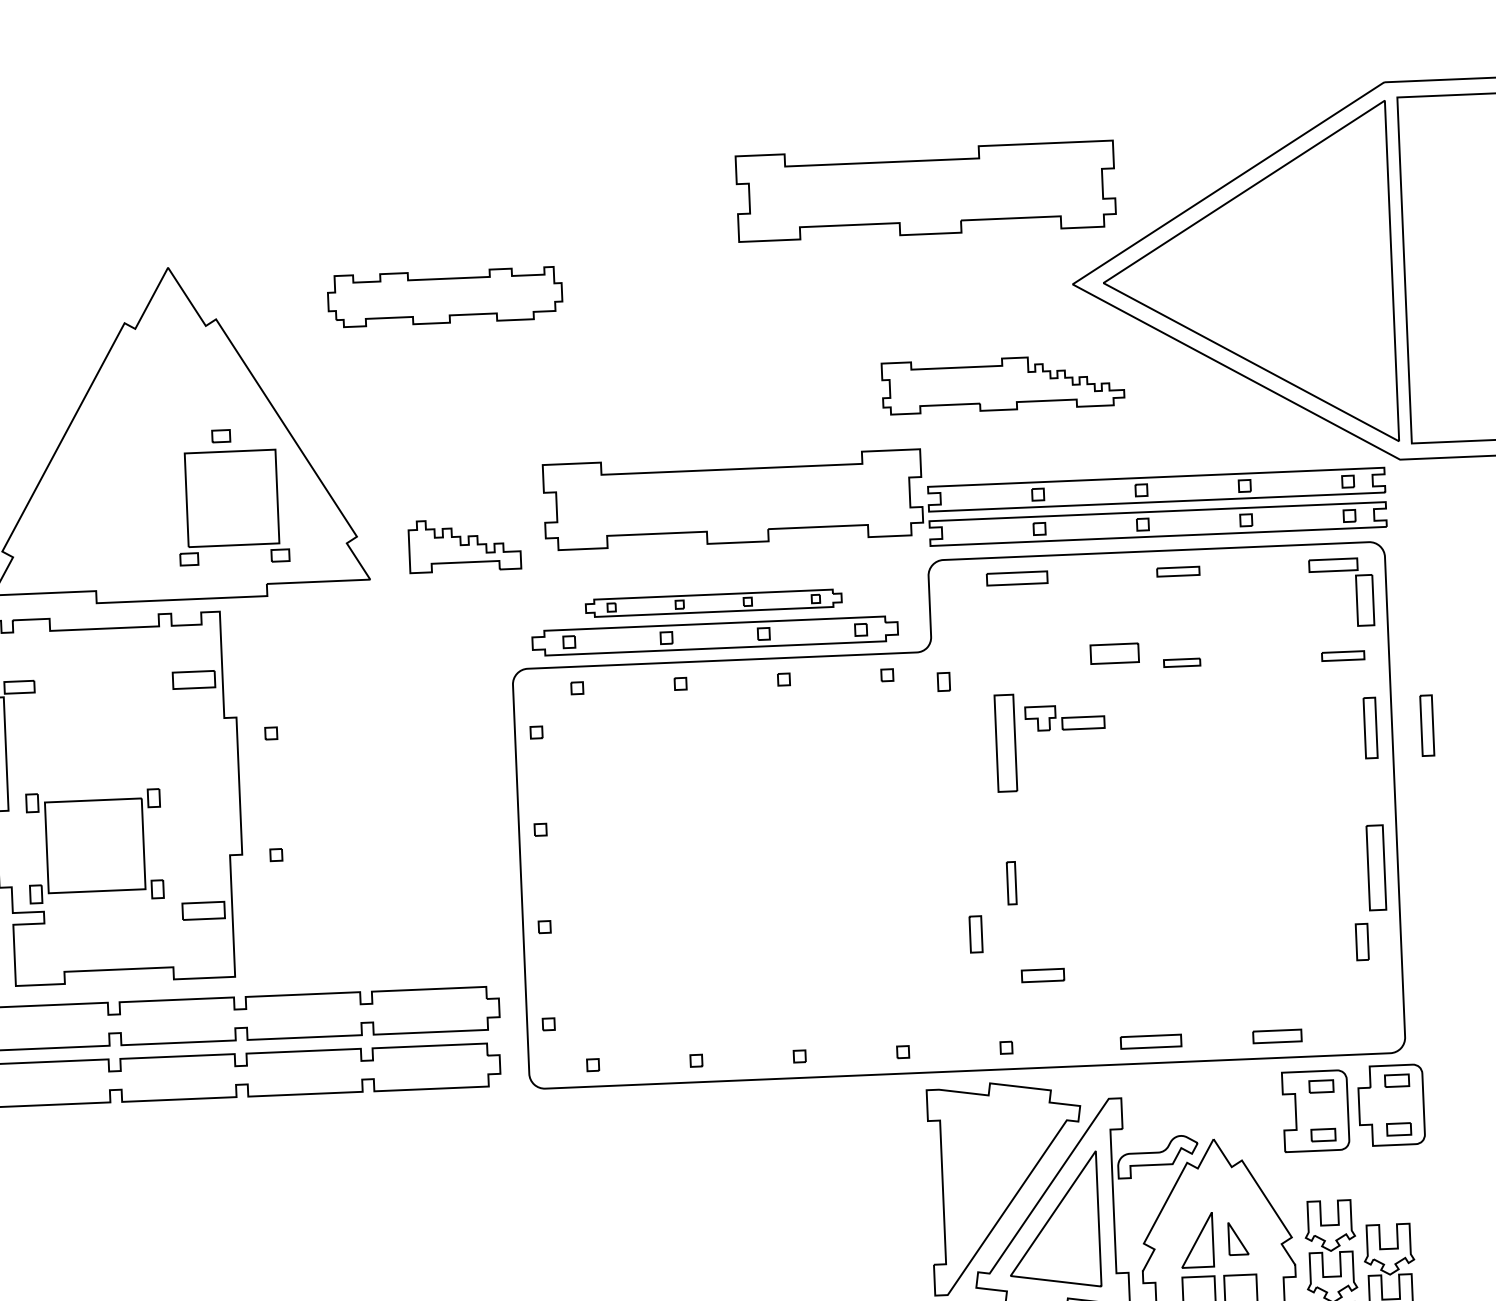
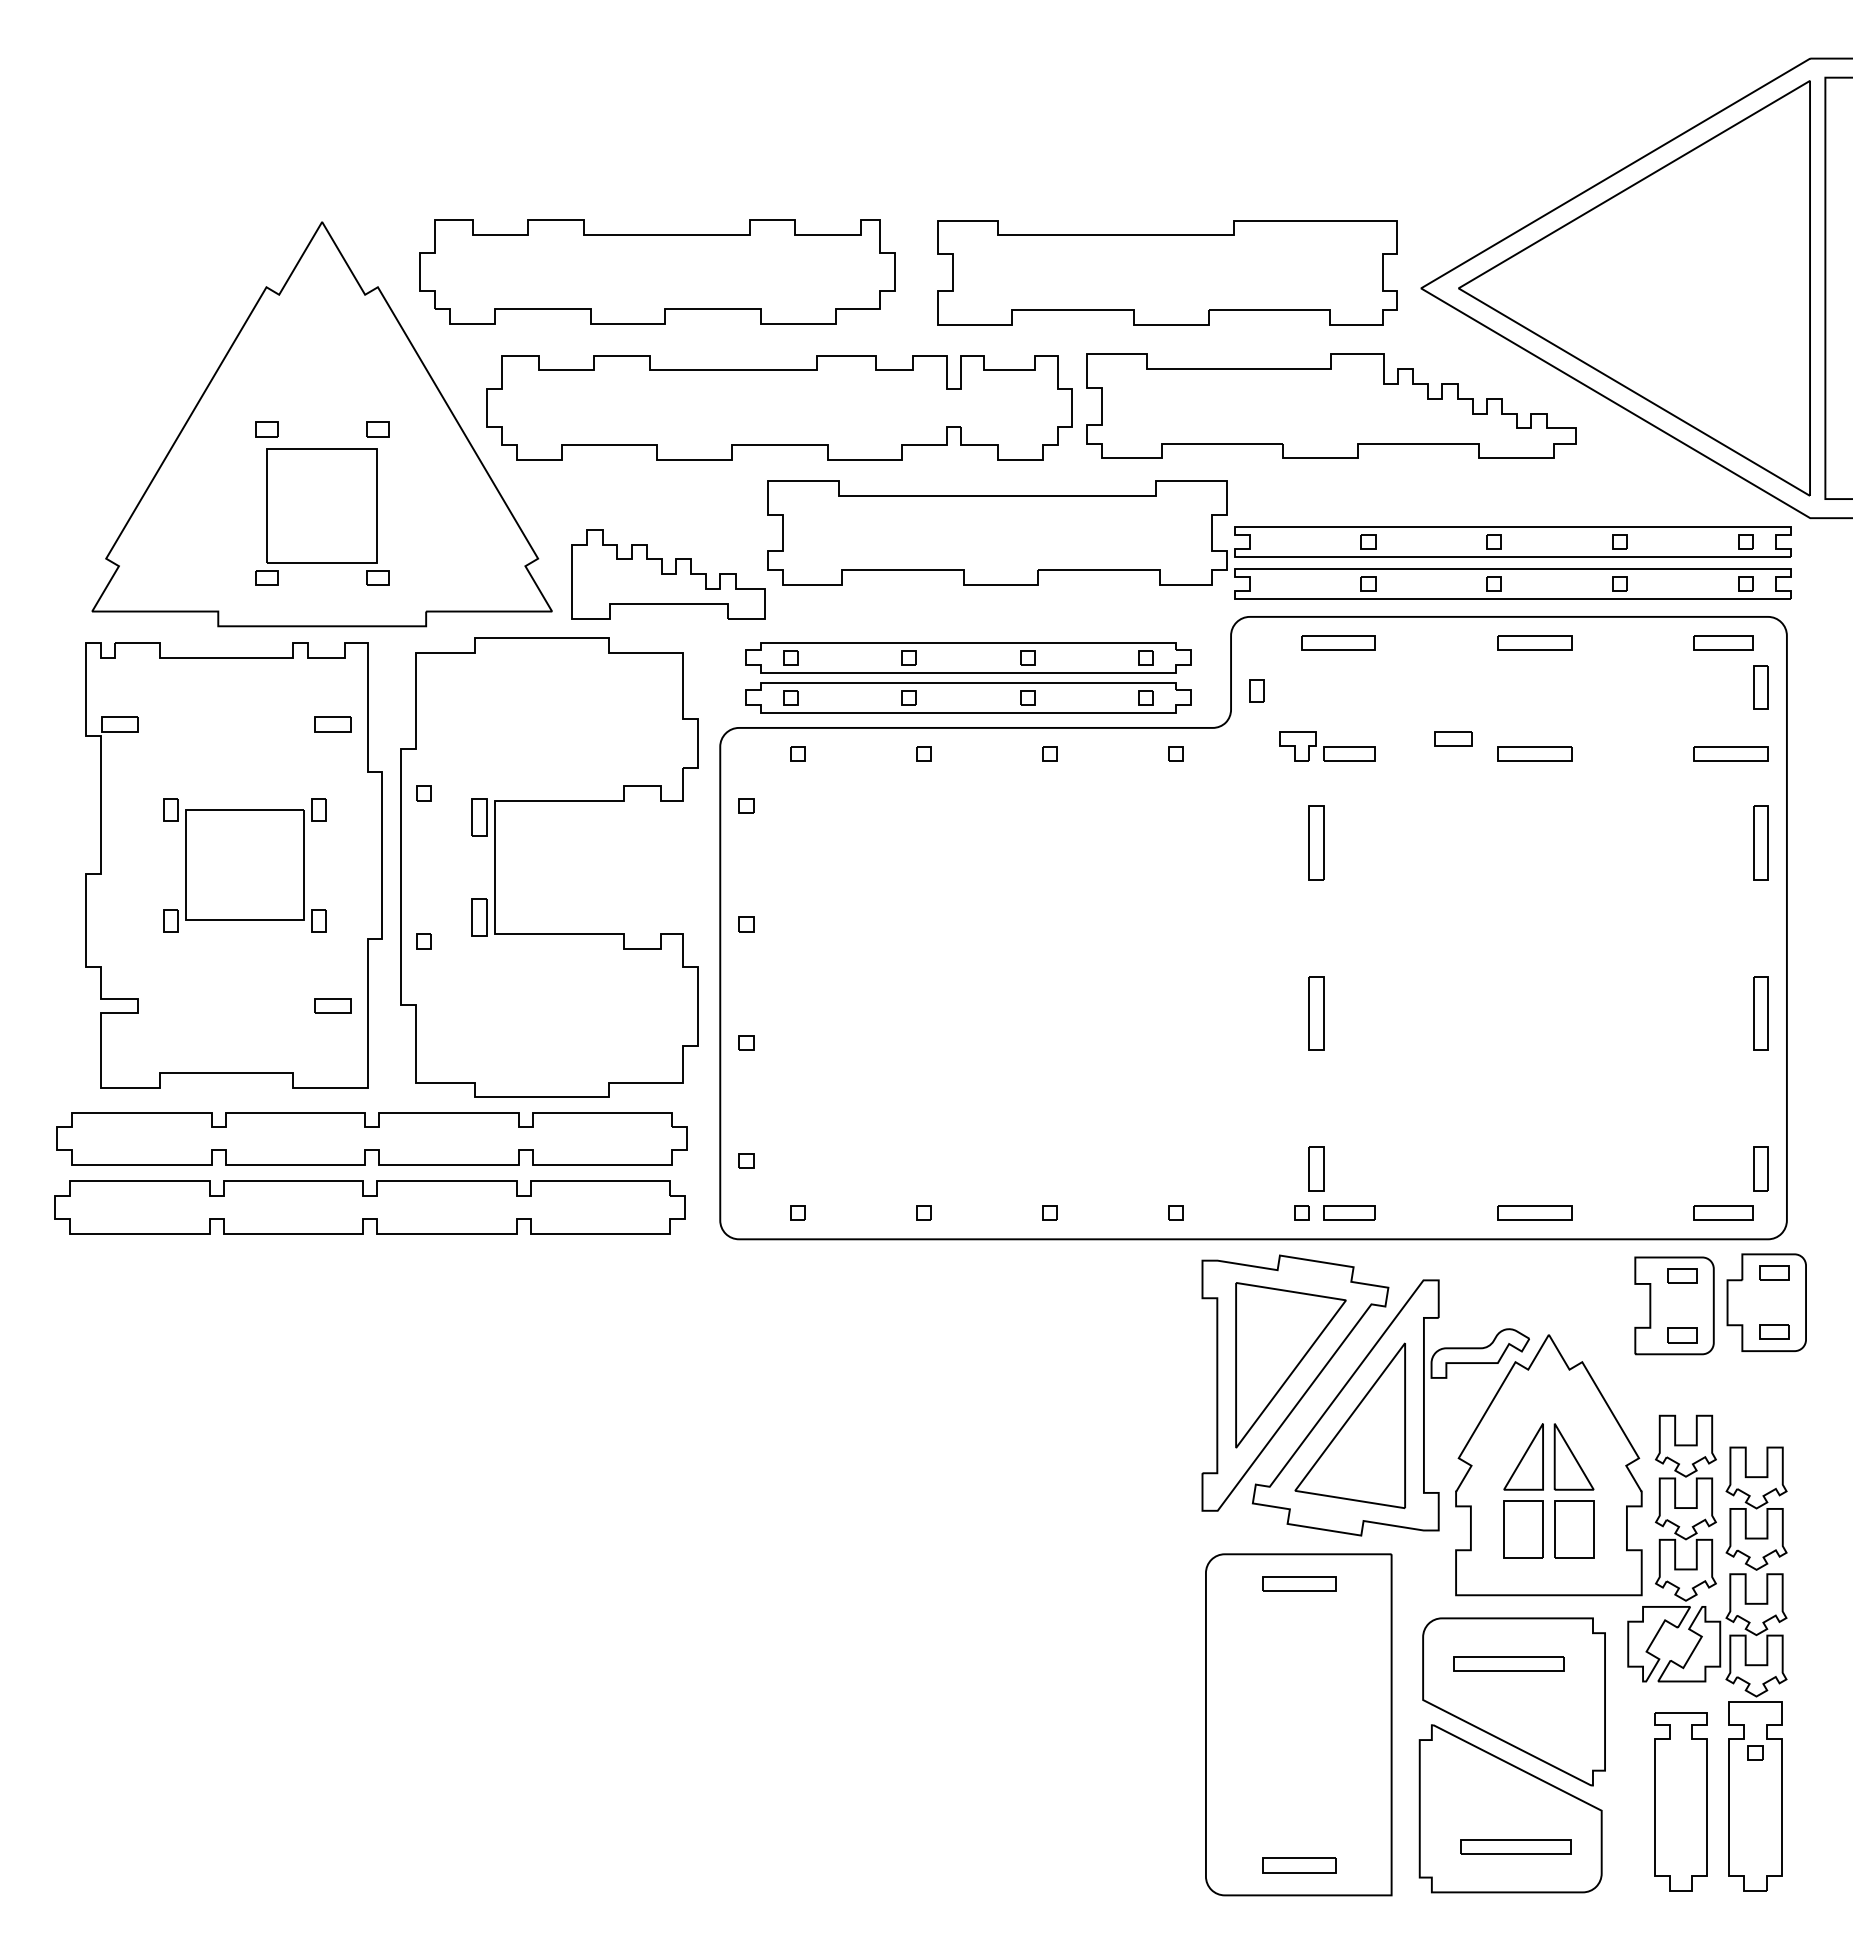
part: (925, 191) -> (1167, 272), moved
part: (445, 296) -> (657, 271), size x1.67
part: (1003, 383) -> (1331, 405), size x1.67
part: (549, 404) -> (779, 407), added
part: (129, 439) -> (266, 429), added
part: (232, 507) -> (322, 516), moved
part: (464, 545) -> (668, 574), size x1.43
part: (1177, 571) -> (1534, 642), size x1.43
part: (1365, 600) -> (1760, 687), size x0.71
part: (713, 603) -> (968, 657), size x1.43
part: (1114, 652) -> (1453, 738), size x0.62
part: (1342, 655) -> (1730, 753), size x1.43
part: (1181, 662) -> (1534, 753), size x1.67
part: (193, 679) -> (332, 724), size x0.71
part: (943, 681) -> (1256, 690), moved
part: (1064, 717) -> (1327, 746), moved
part: (1427, 725) -> (1829, 842), removed
part: (1005, 742) -> (1316, 842), size x0.62
part: (332, 791) -> (495, 867), added
part: (94, 846) -> (244, 865), moved
part: (1376, 868) -> (1760, 1013), size x0.71
part: (1011, 883) -> (1316, 1013), size x1.43
part: (203, 910) -> (332, 1005), size x0.71
part: (976, 934) -> (1316, 1168), moved
part: (1362, 941) -> (1760, 1168), moved
part: (1042, 975) -> (1349, 1212), moved
part: (1277, 1035) -> (1723, 1212), moved
part: (1150, 1041) -> (1534, 1212), moved
part: (1002, 1173) -> (1290, 1365), added
part: (1238, 1238) -> (1573, 1456), size x1.67

